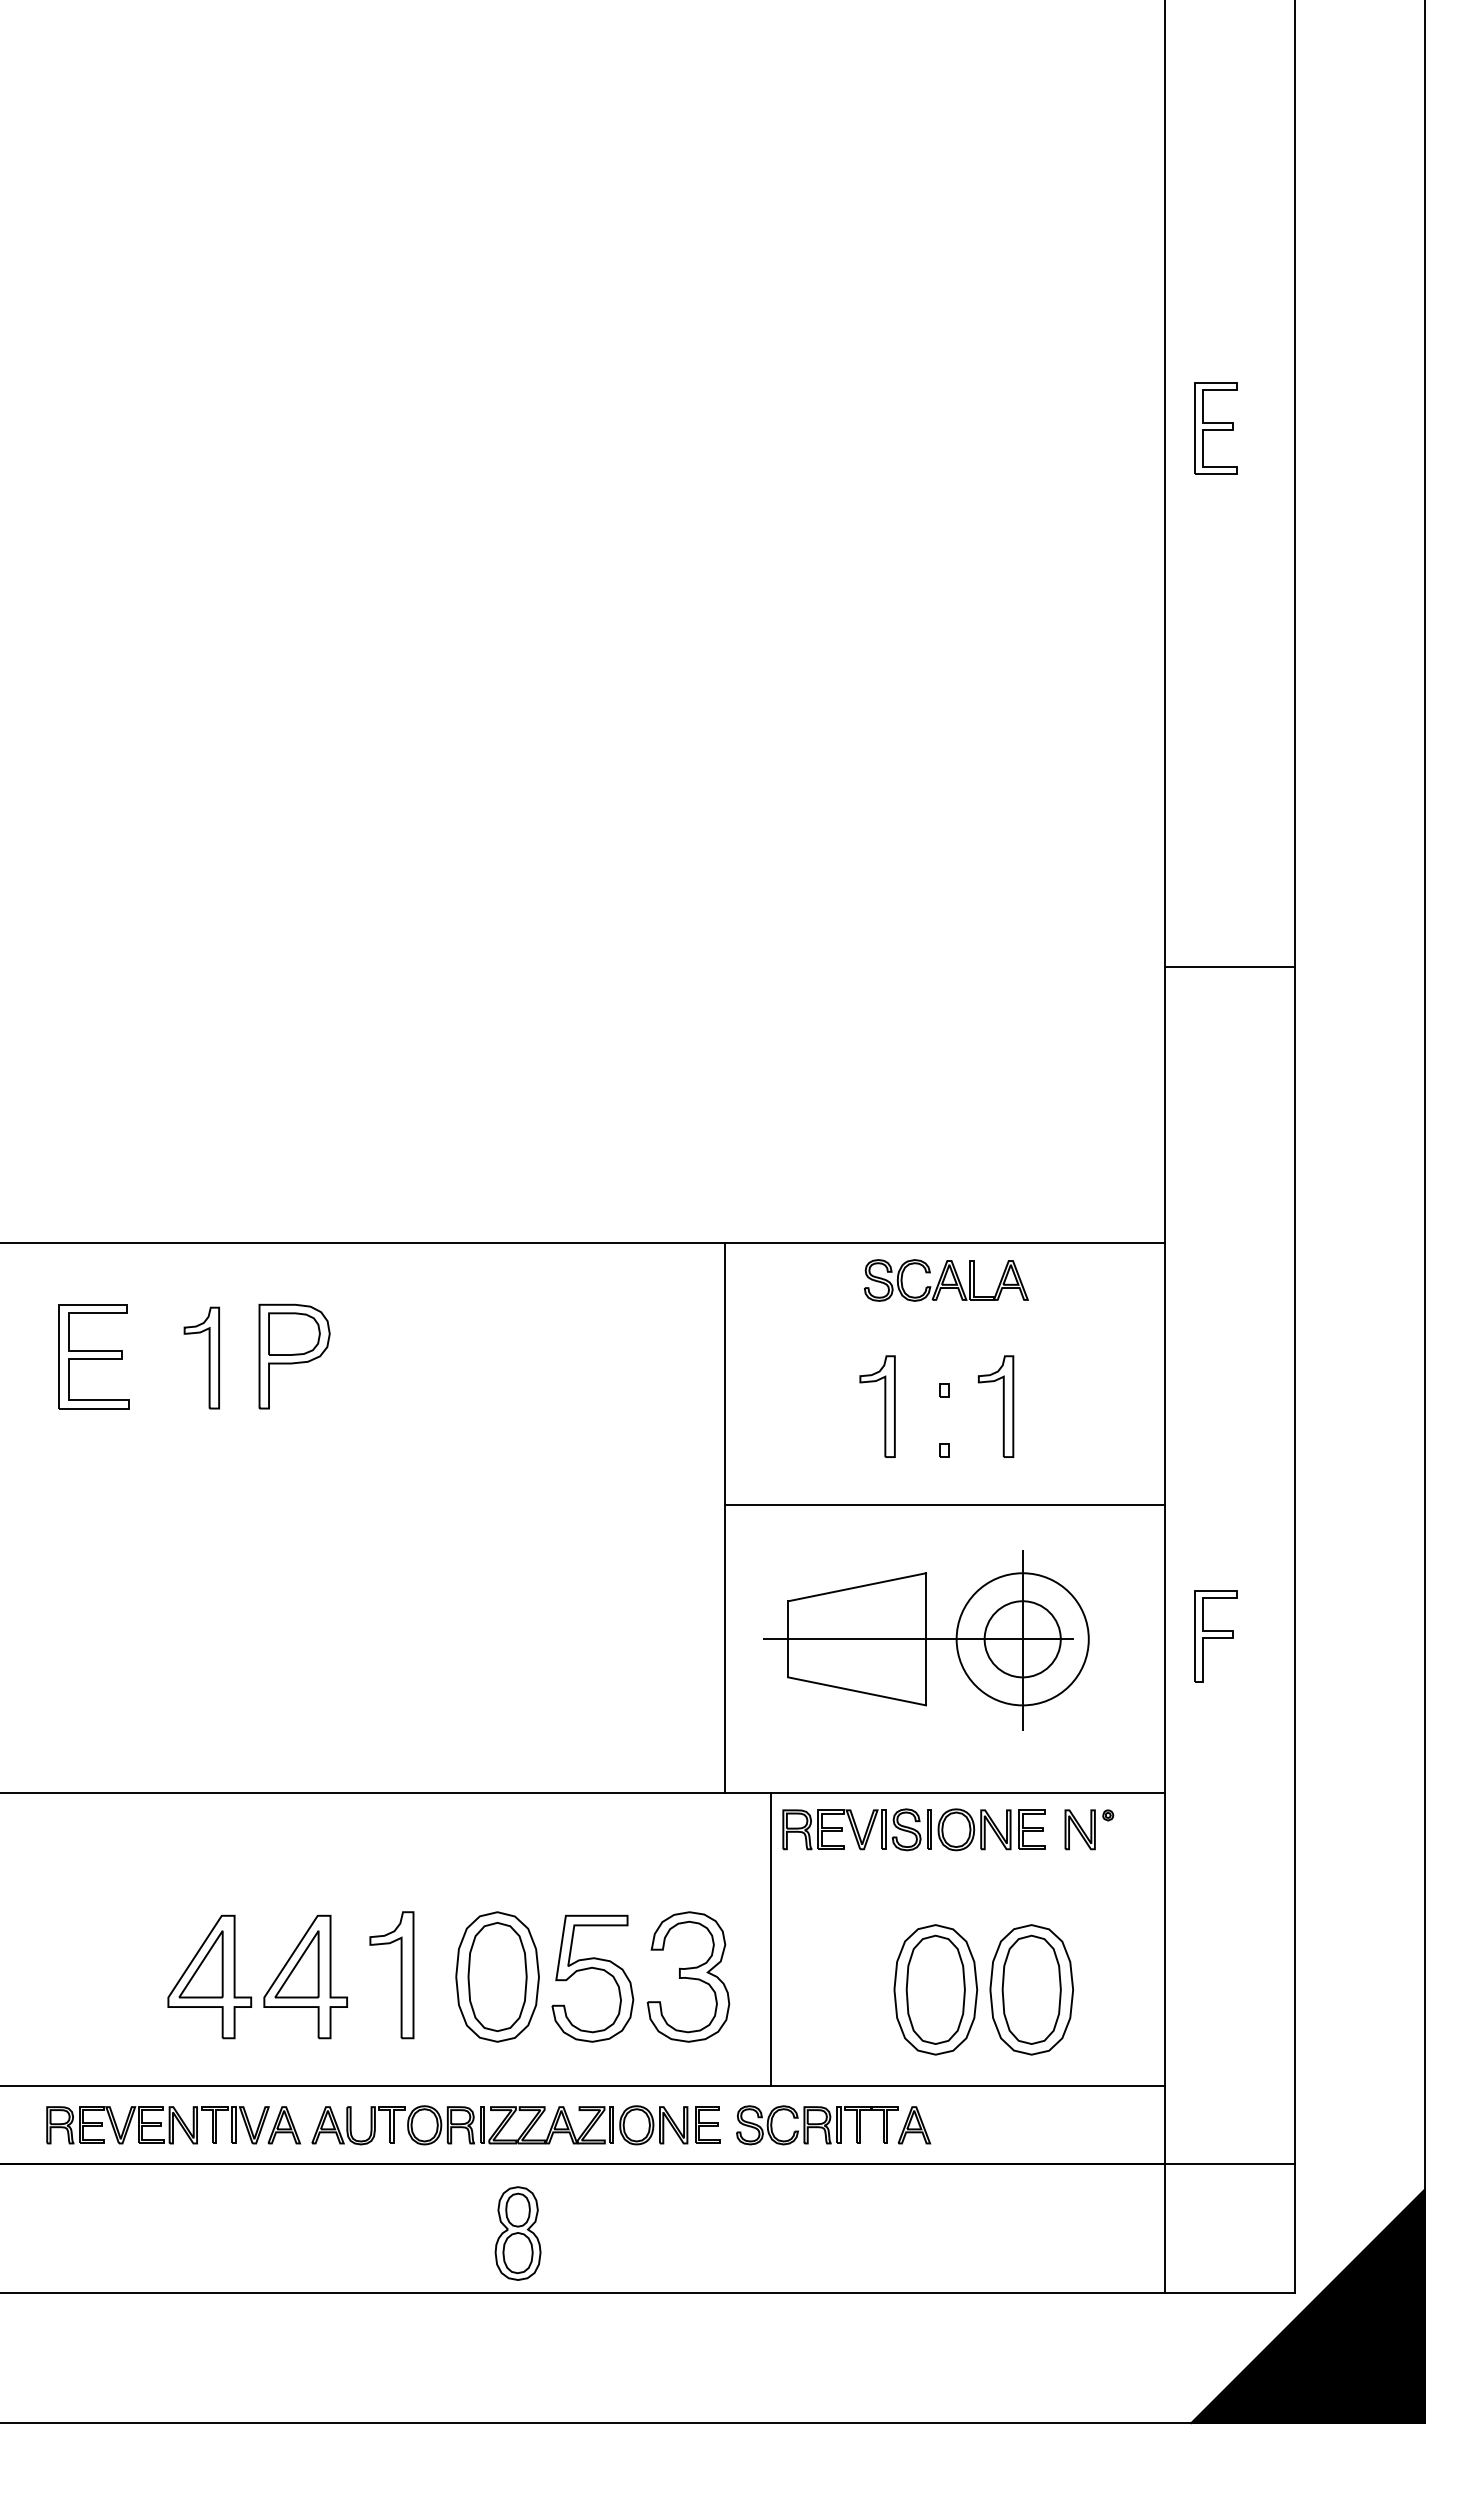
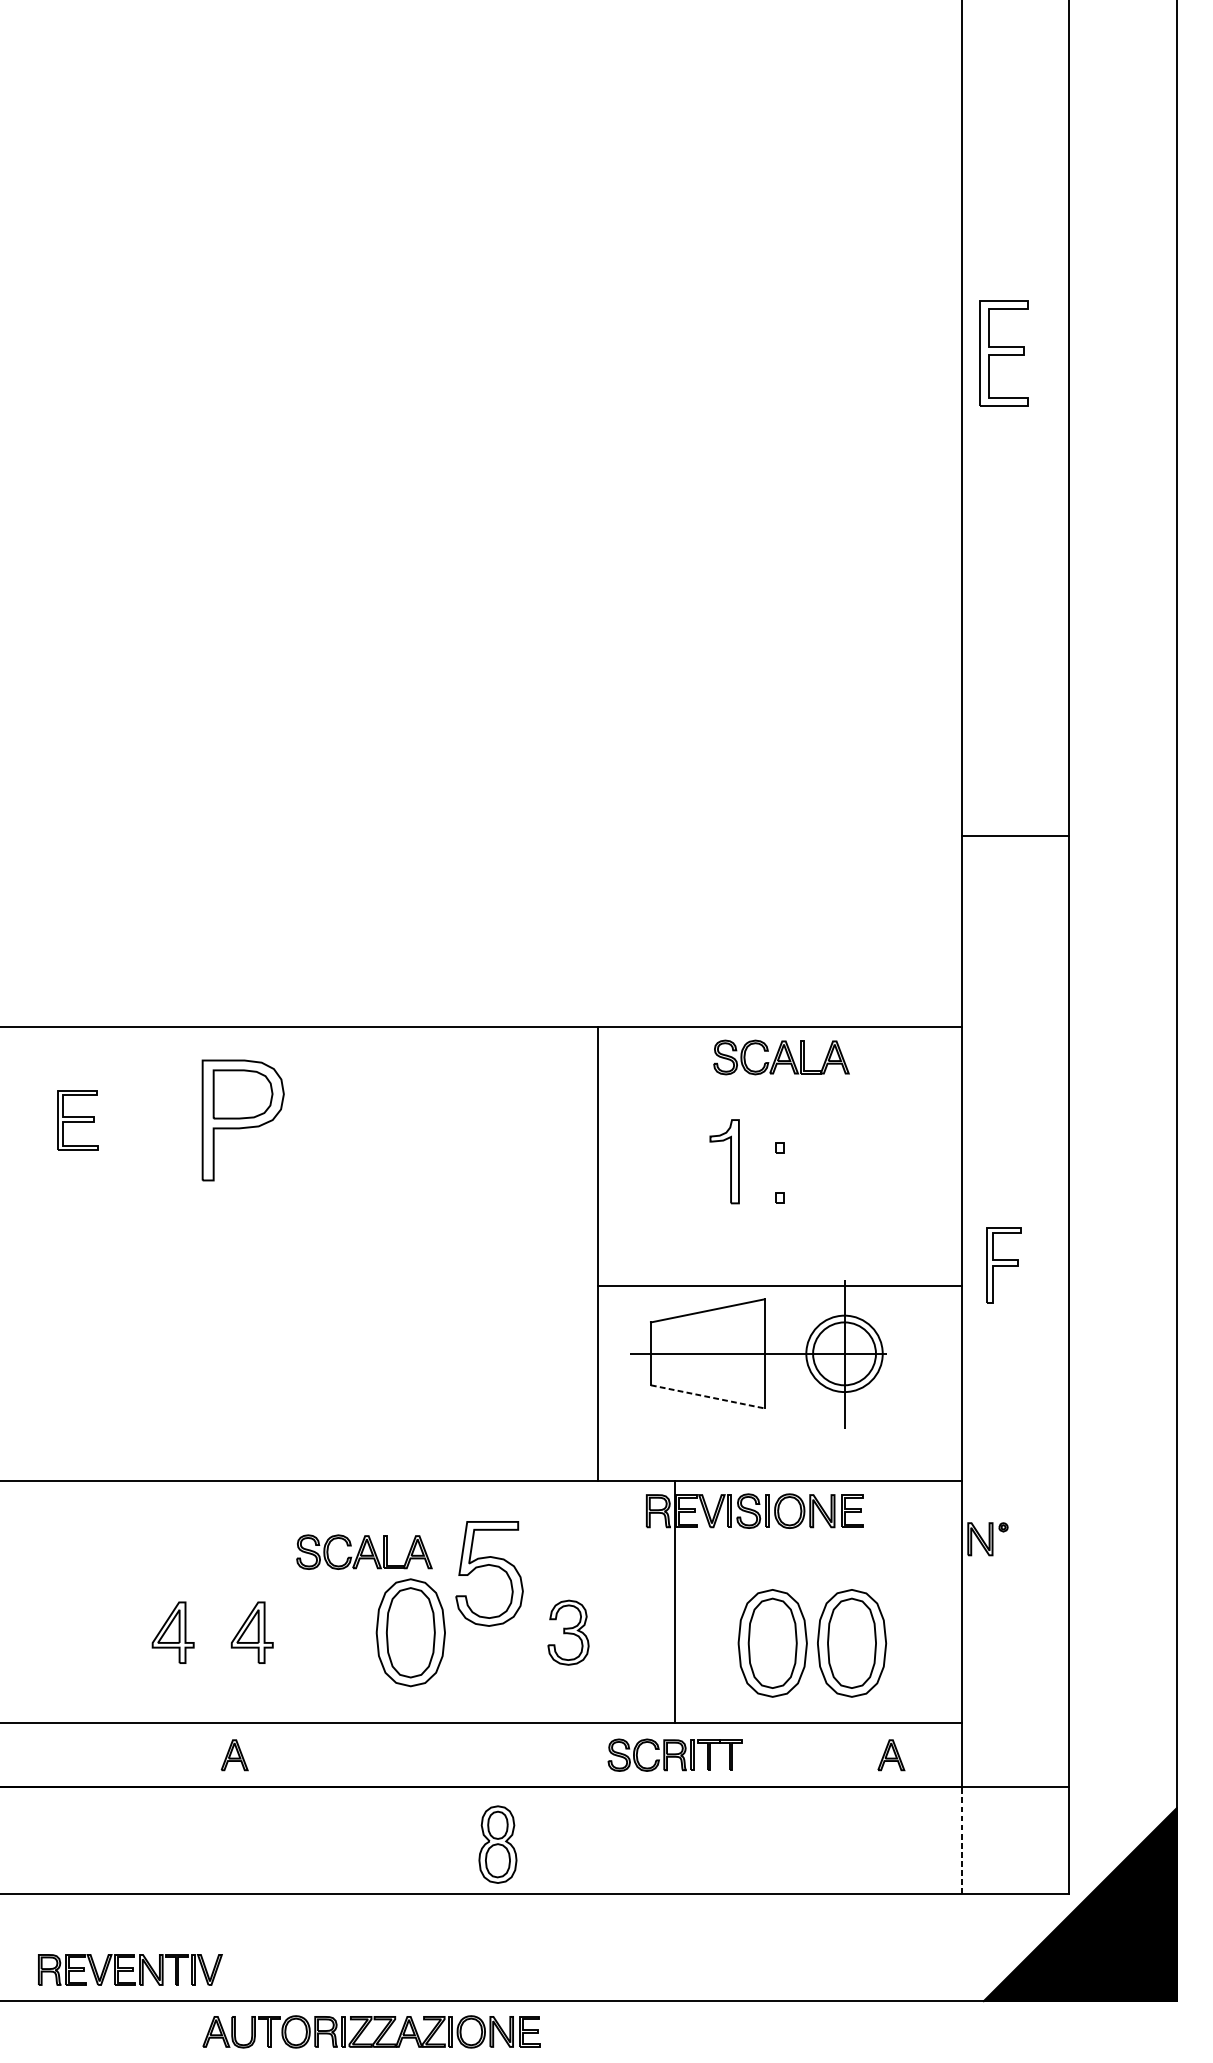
part: (1215, 428) -> (1003, 353), size x1.4
line: (1230, 966) -> (1016, 836), moved
part: (93, 1356) -> (77, 1120), size x0.7
part: (294, 1356) -> (243, 1120), size x1.4
part: (208, 1357) -> (172, 1121), removed
part: (1002, 1406) -> (827, 1161), removed
line: (944, 1505) -> (779, 1286), moved
part: (1215, 1636) -> (1003, 1264), moved
circle: (1022, 1639) -> (844, 1354), size x0.7
line: (857, 1691) -> (708, 1396), solid -> dashed
part: (1089, 1829) -> (988, 1539), moved
part: (441, 1879) -> (364, 1552), added
line: (771, 1938) -> (675, 1600), moved
part: (594, 1969) -> (490, 1566), moved
part: (400, 1975) -> (330, 1631), removed
part: (209, 1976) -> (172, 1632), size x0.6
part: (305, 1976) -> (252, 1632), size x0.6
part: (688, 1976) -> (568, 1632), size x0.6
part: (510, 2119) -> (366, 2027), moved
part: (157, 2125) -> (129, 1970), moved
part: (914, 2125) -> (891, 1755), moved
line: (1165, 2228) -> (962, 1840), solid -> dashed
part: (517, 2233) -> (497, 1844), moved

